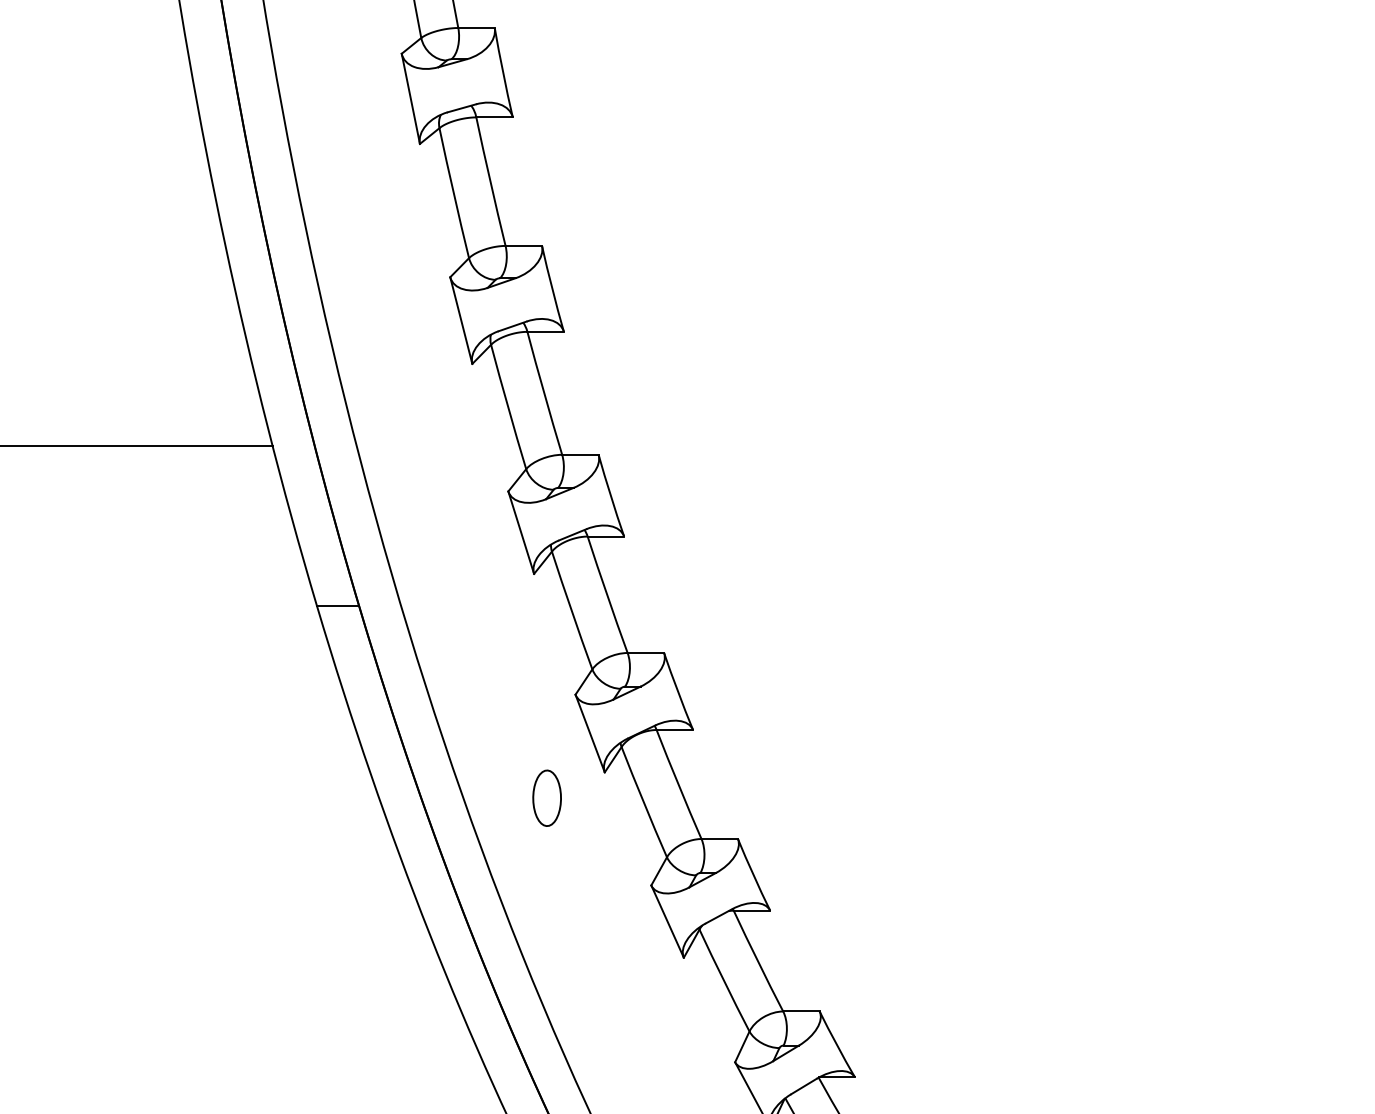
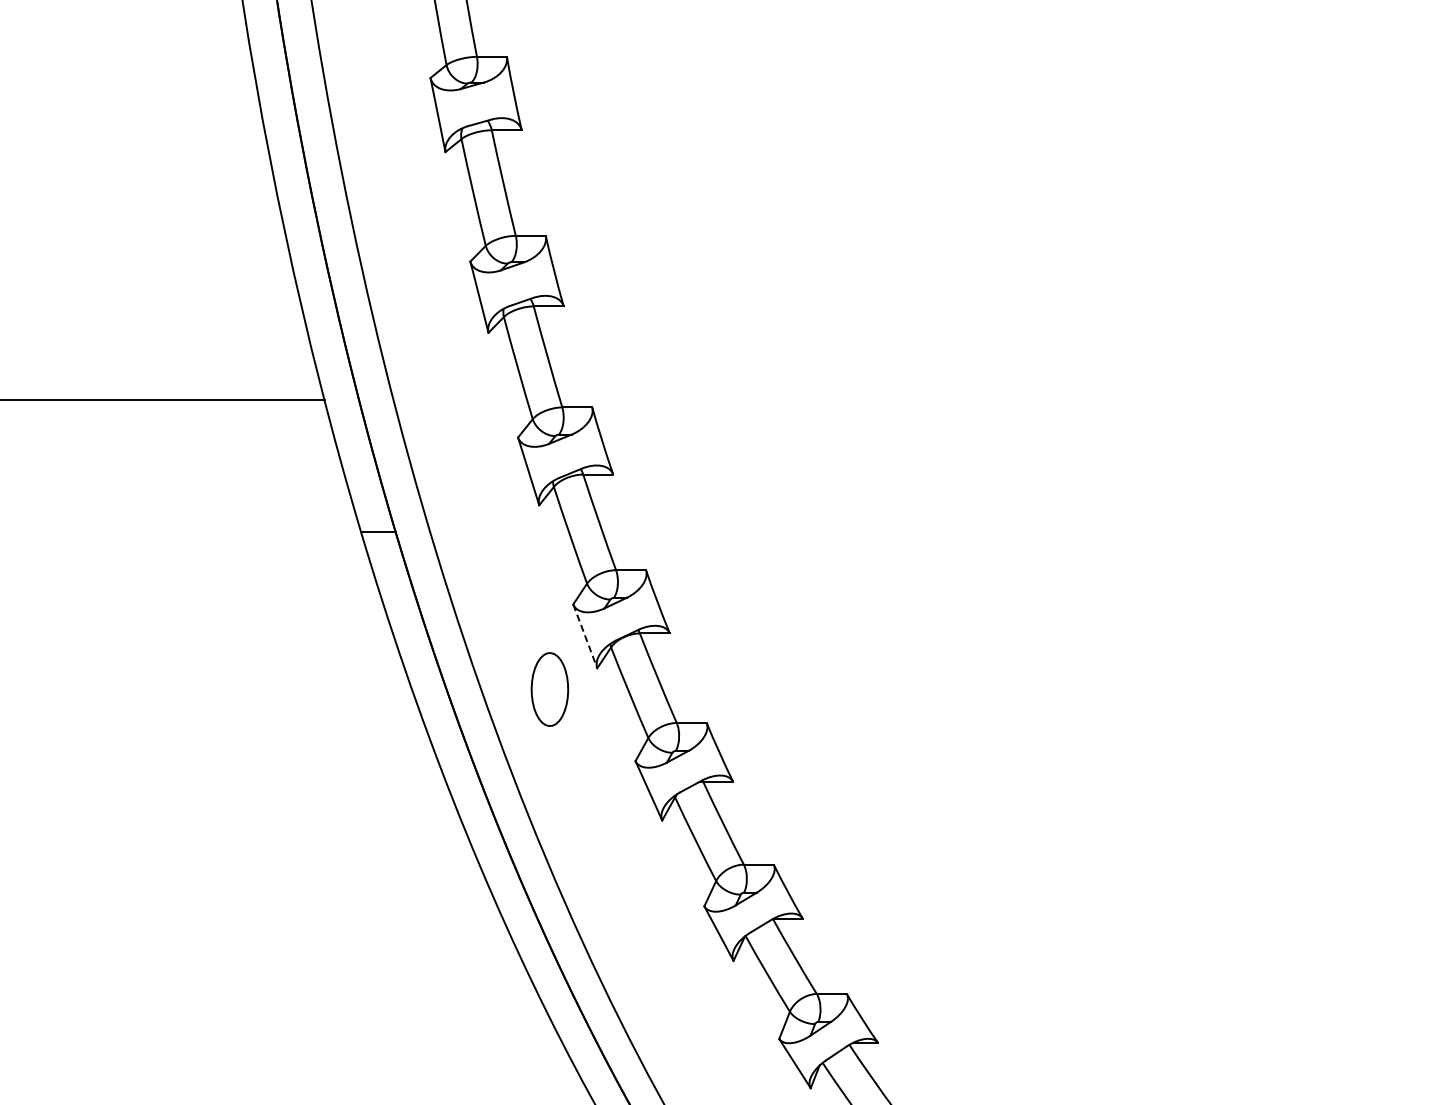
line: (590, 733) -> (585, 636), solid -> dashed
part: (546, 798) -> (549, 689), size x1.6

